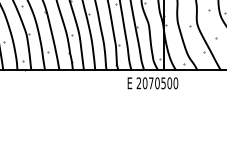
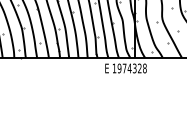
text: (157, 83) -> (129, 68), 2070500 -> 1974328

